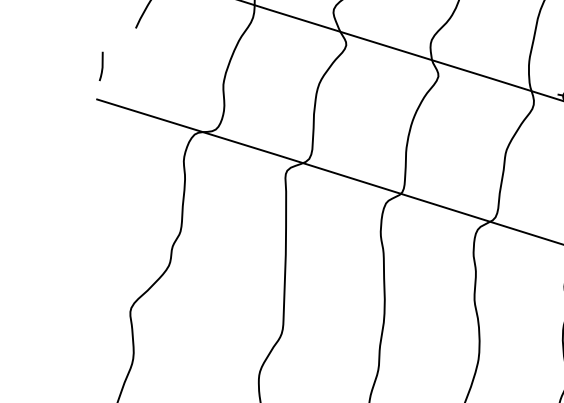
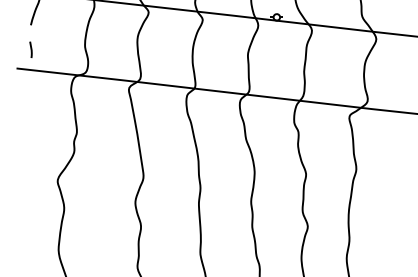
line: (100, 65) -> (30, 49), moved

